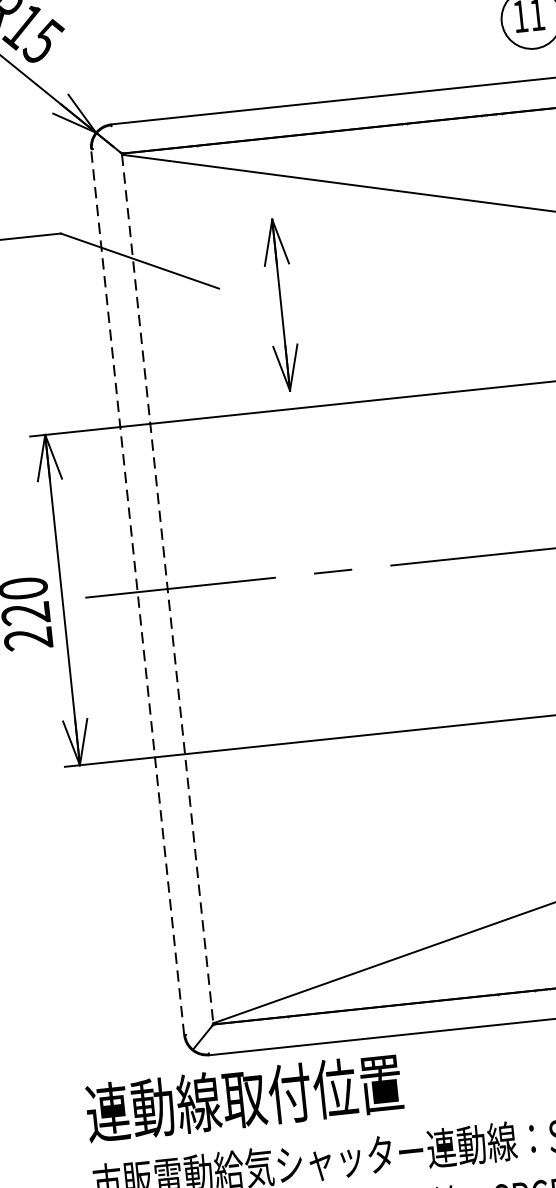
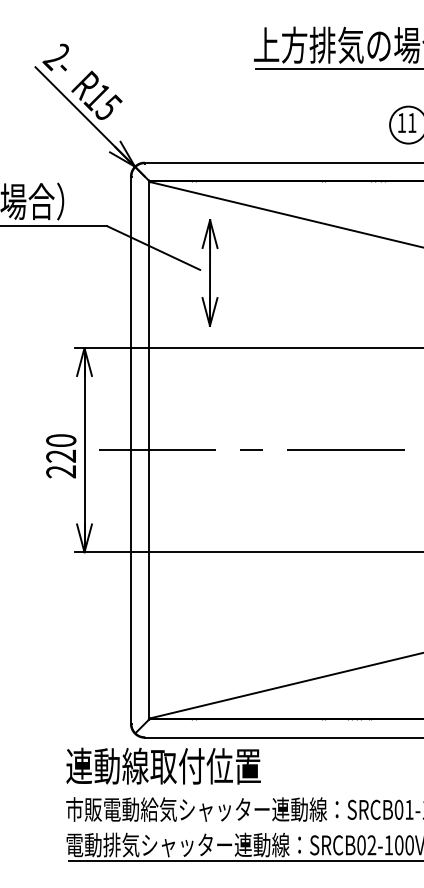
part: (280, 304) -> (209, 272), moved
line: (167, 589) -> (149, 450), dashed -> solid
line: (137, 592) -> (130, 450), dashed -> solid

